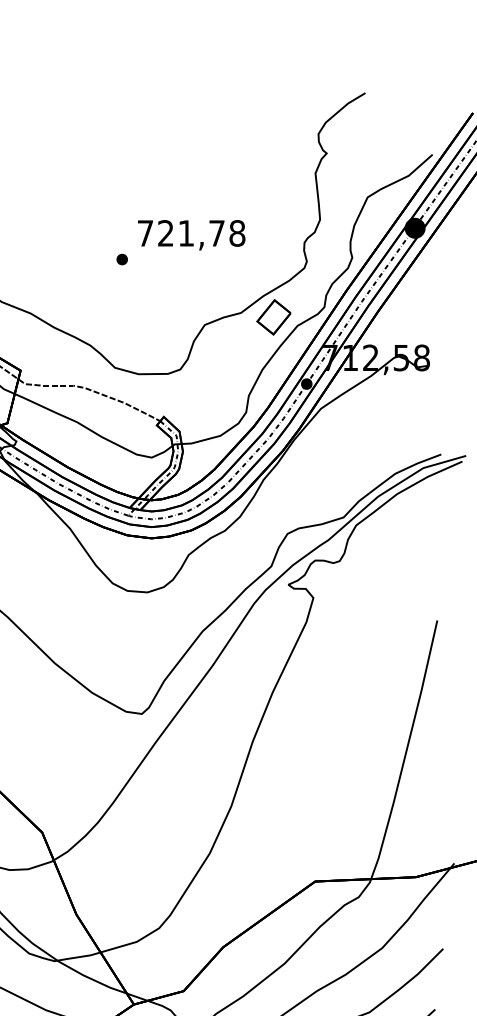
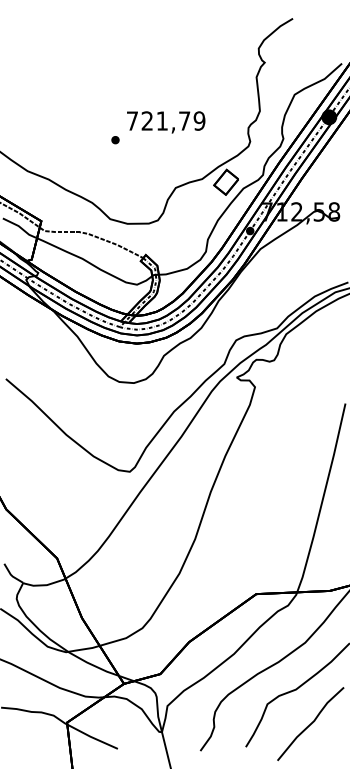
text: (237, 232) -> (199, 120), 721,78 -> 721,79

